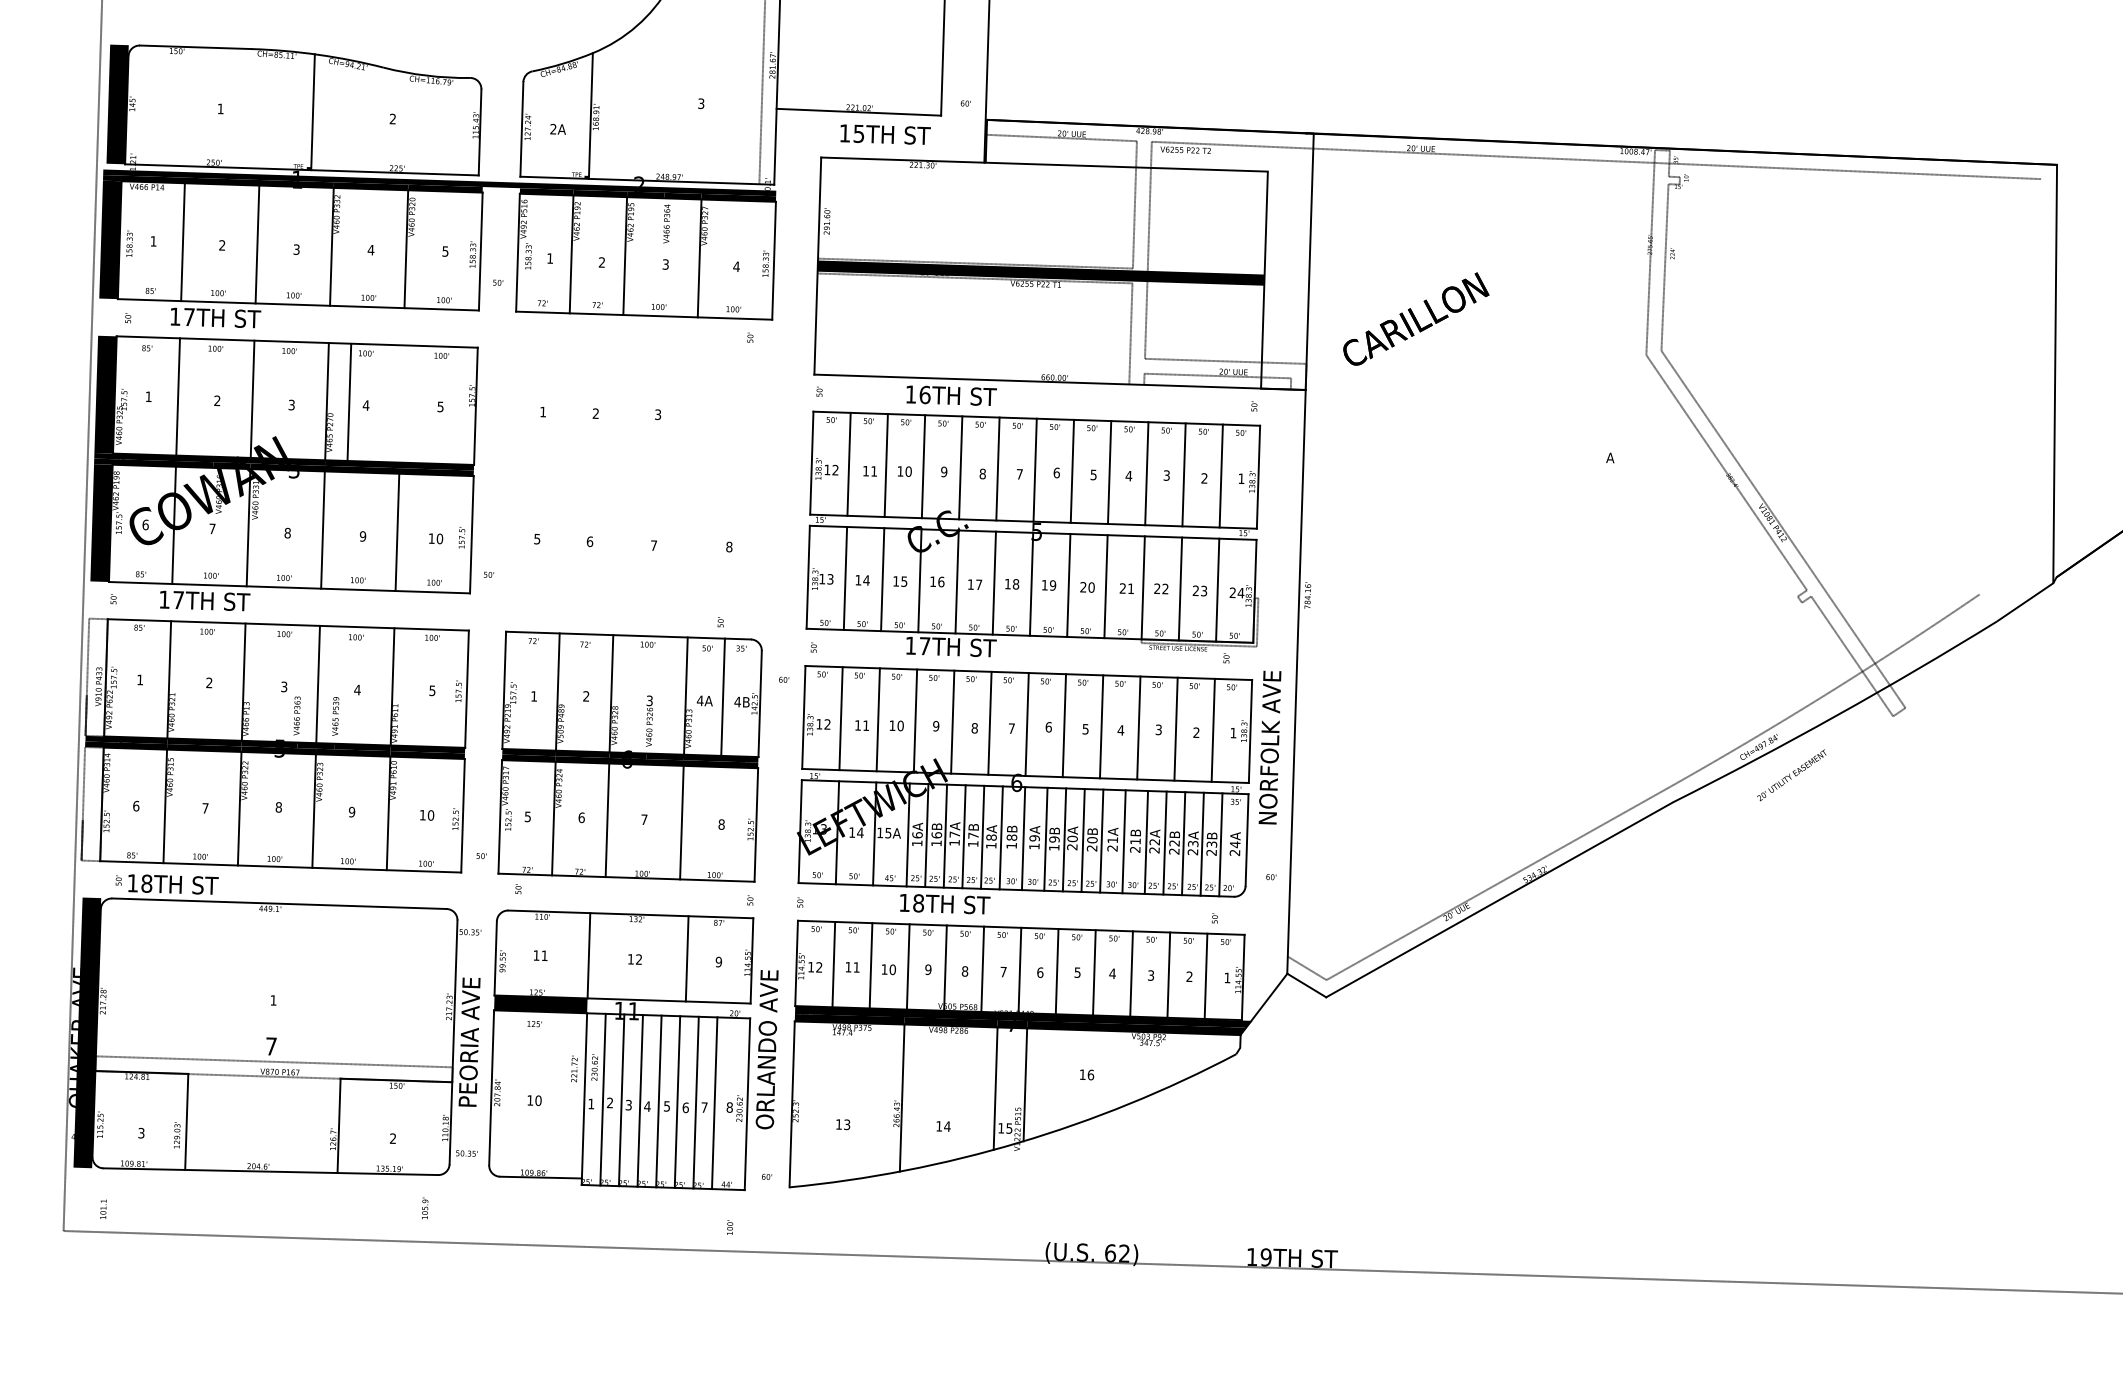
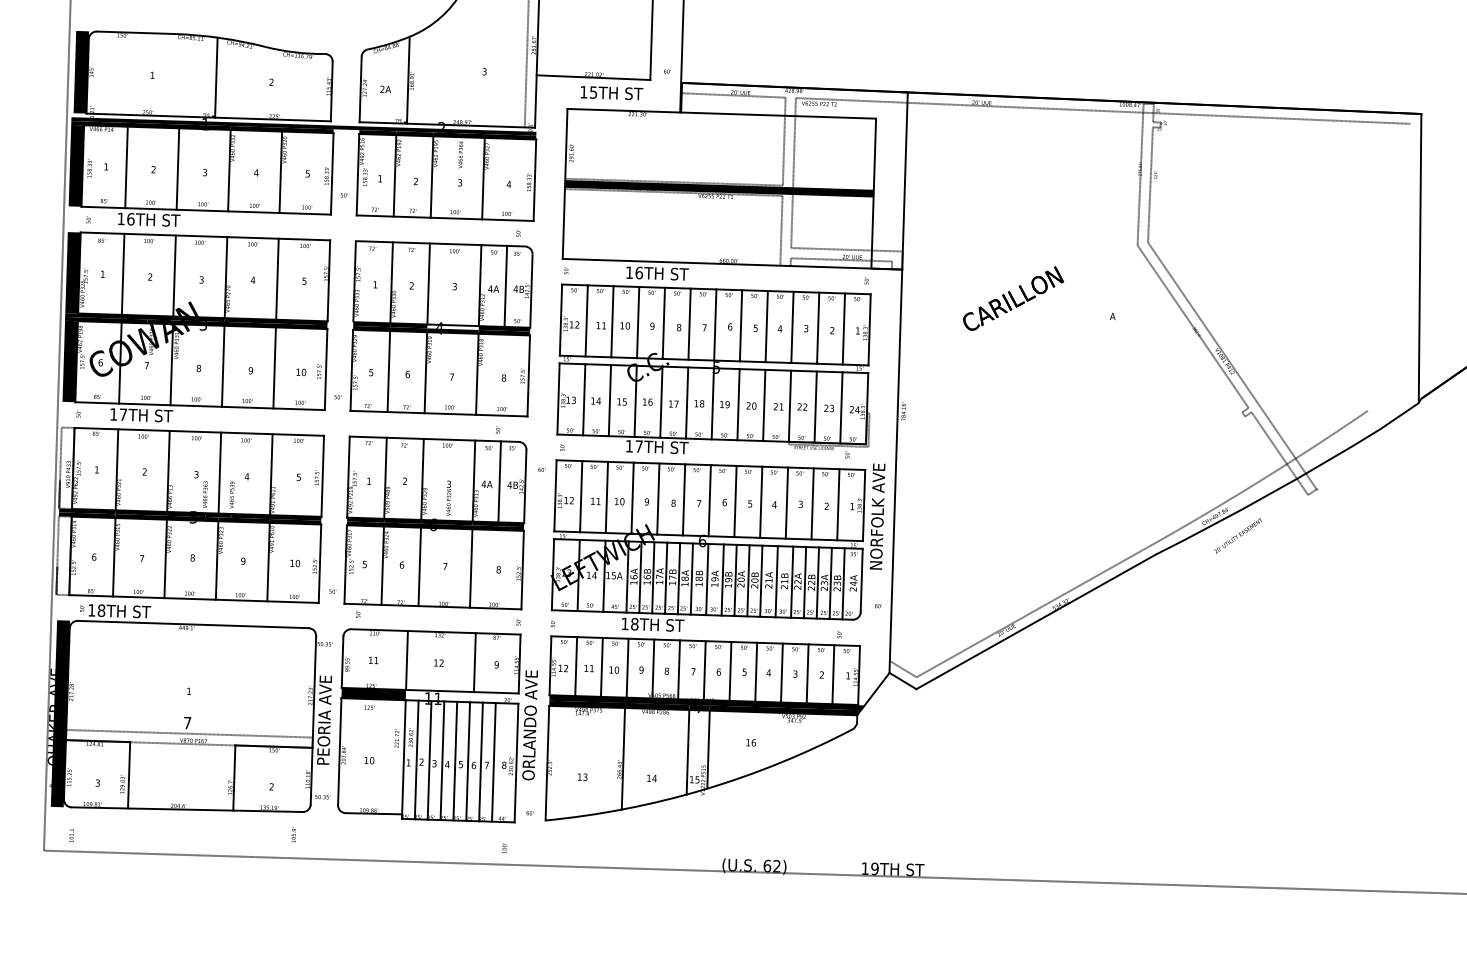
text: (188, 317) -> (130, 219), 17TH -> 16TH
text: (1416, 318) -> (1013, 298), moved
line: (349, 401) -> (277, 278), moved
part: (638, 475) -> (441, 328), added

